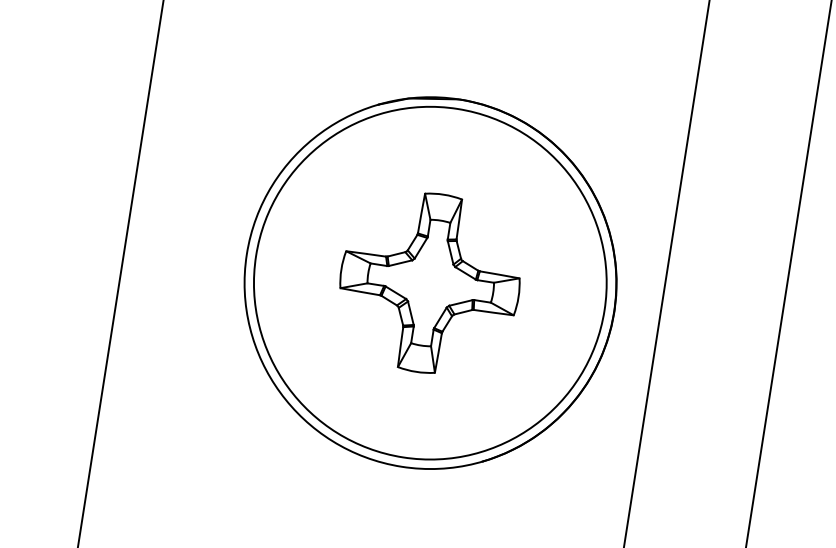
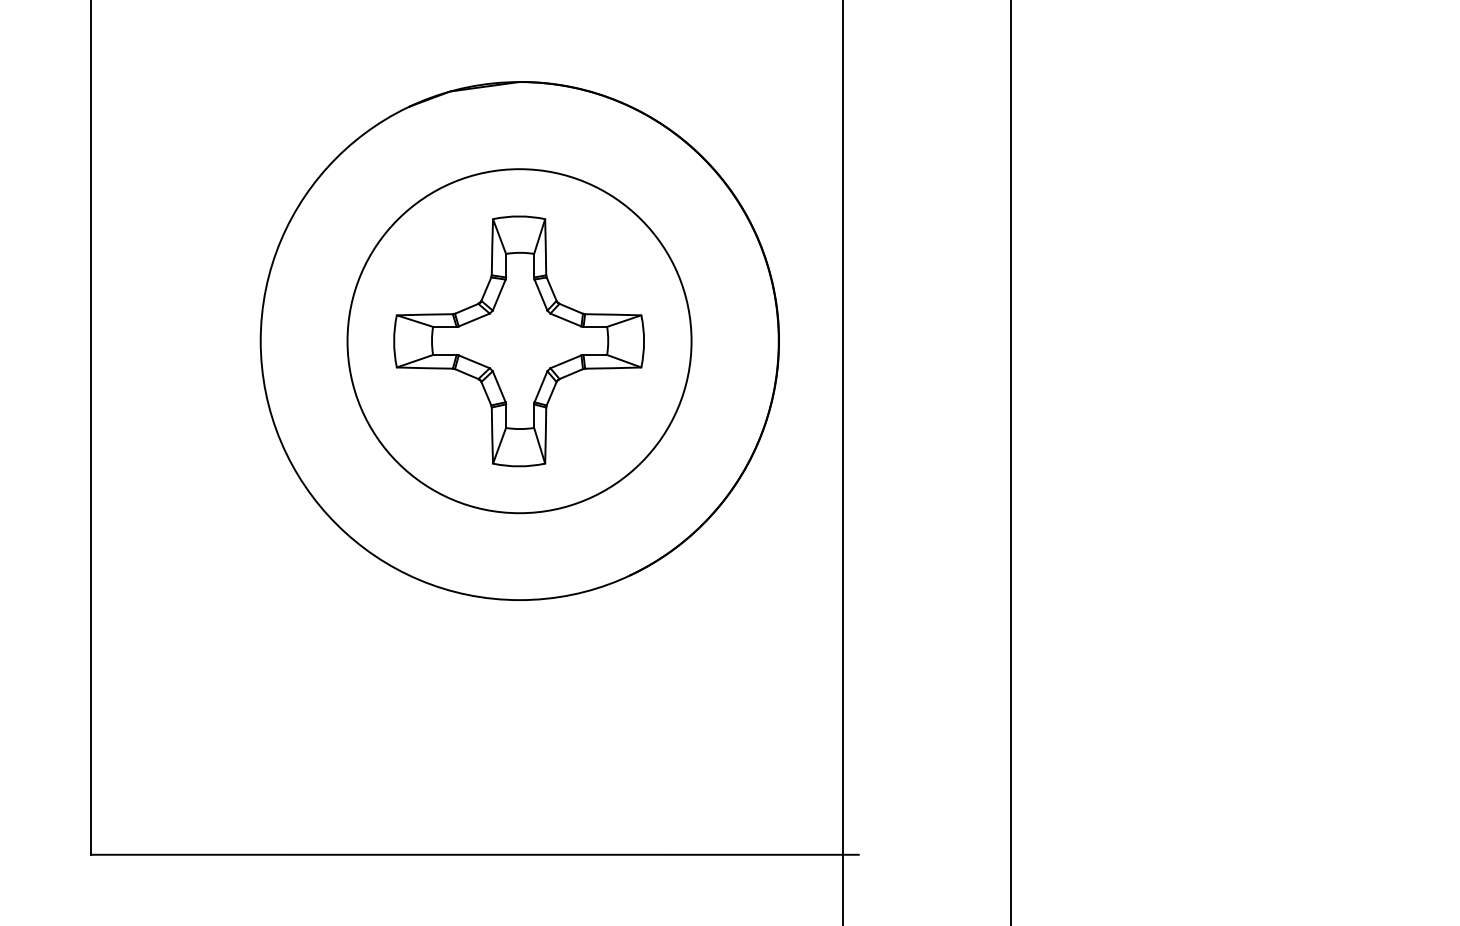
circle: (430, 282) -> (519, 340), size x0.7

